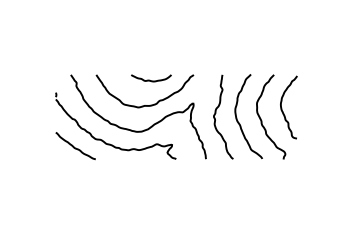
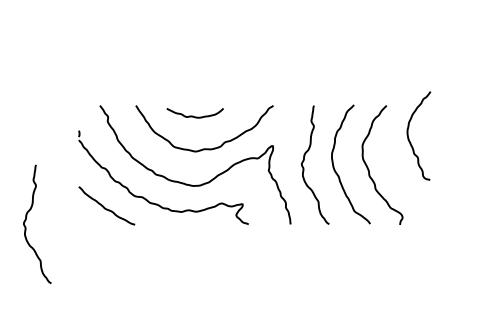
curve: (151, 80) -> (195, 116), moved
curve: (282, 108) -> (409, 137), moved
curve: (19, 155) -> (27, 219), added

